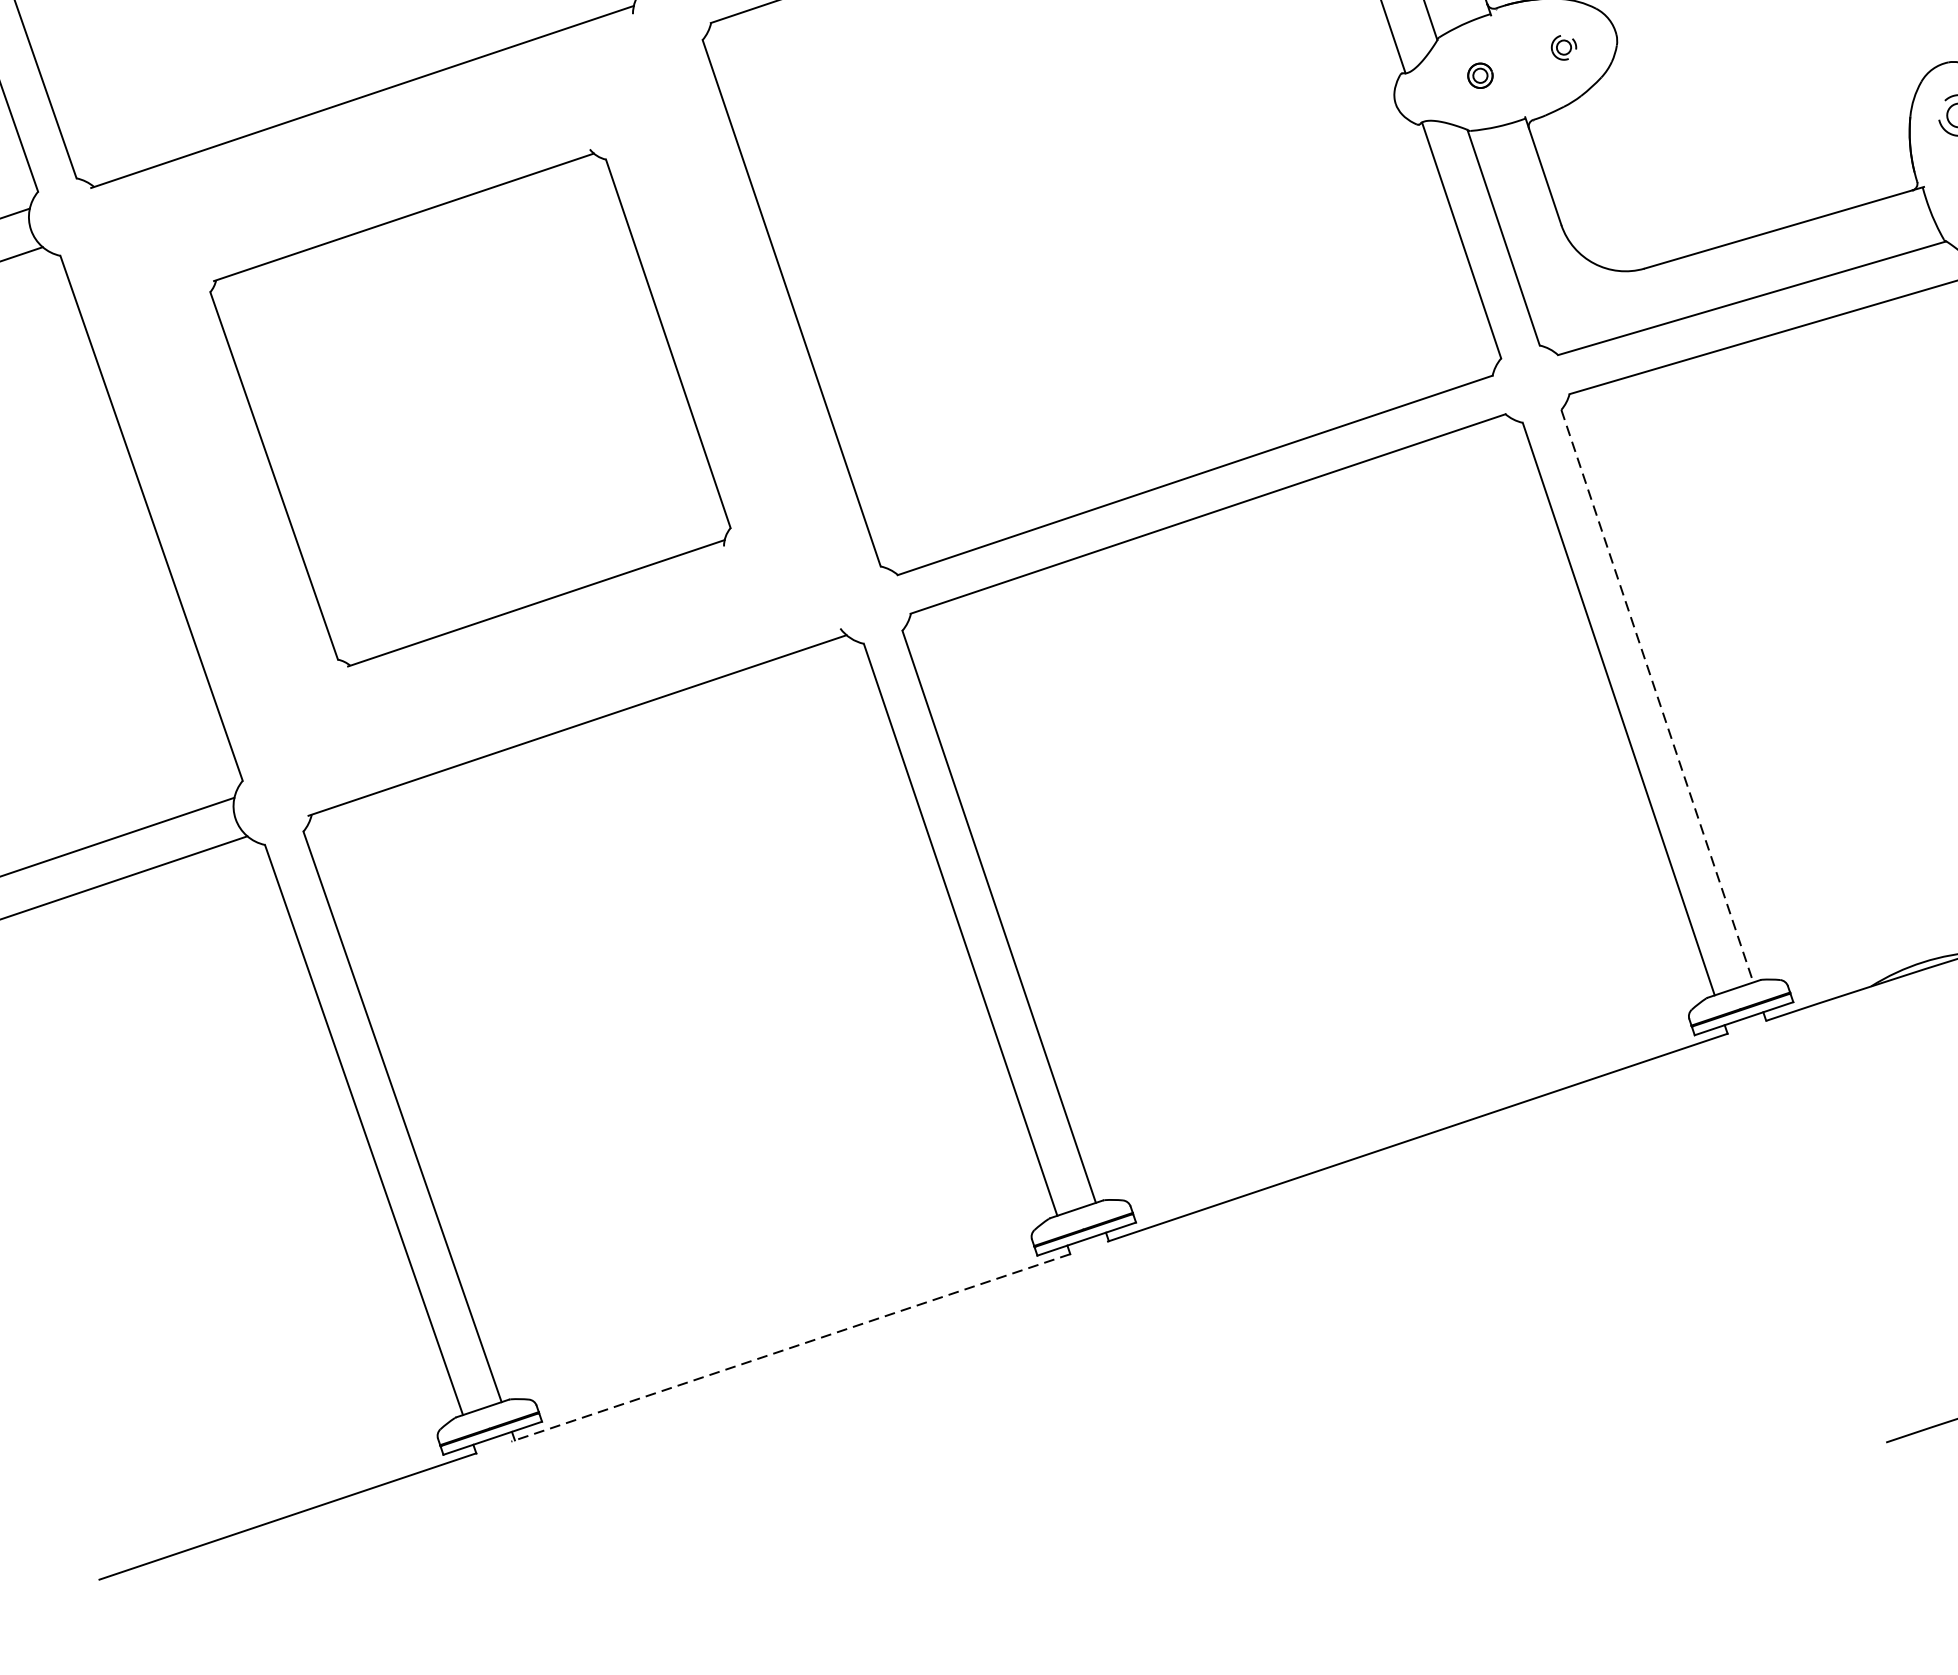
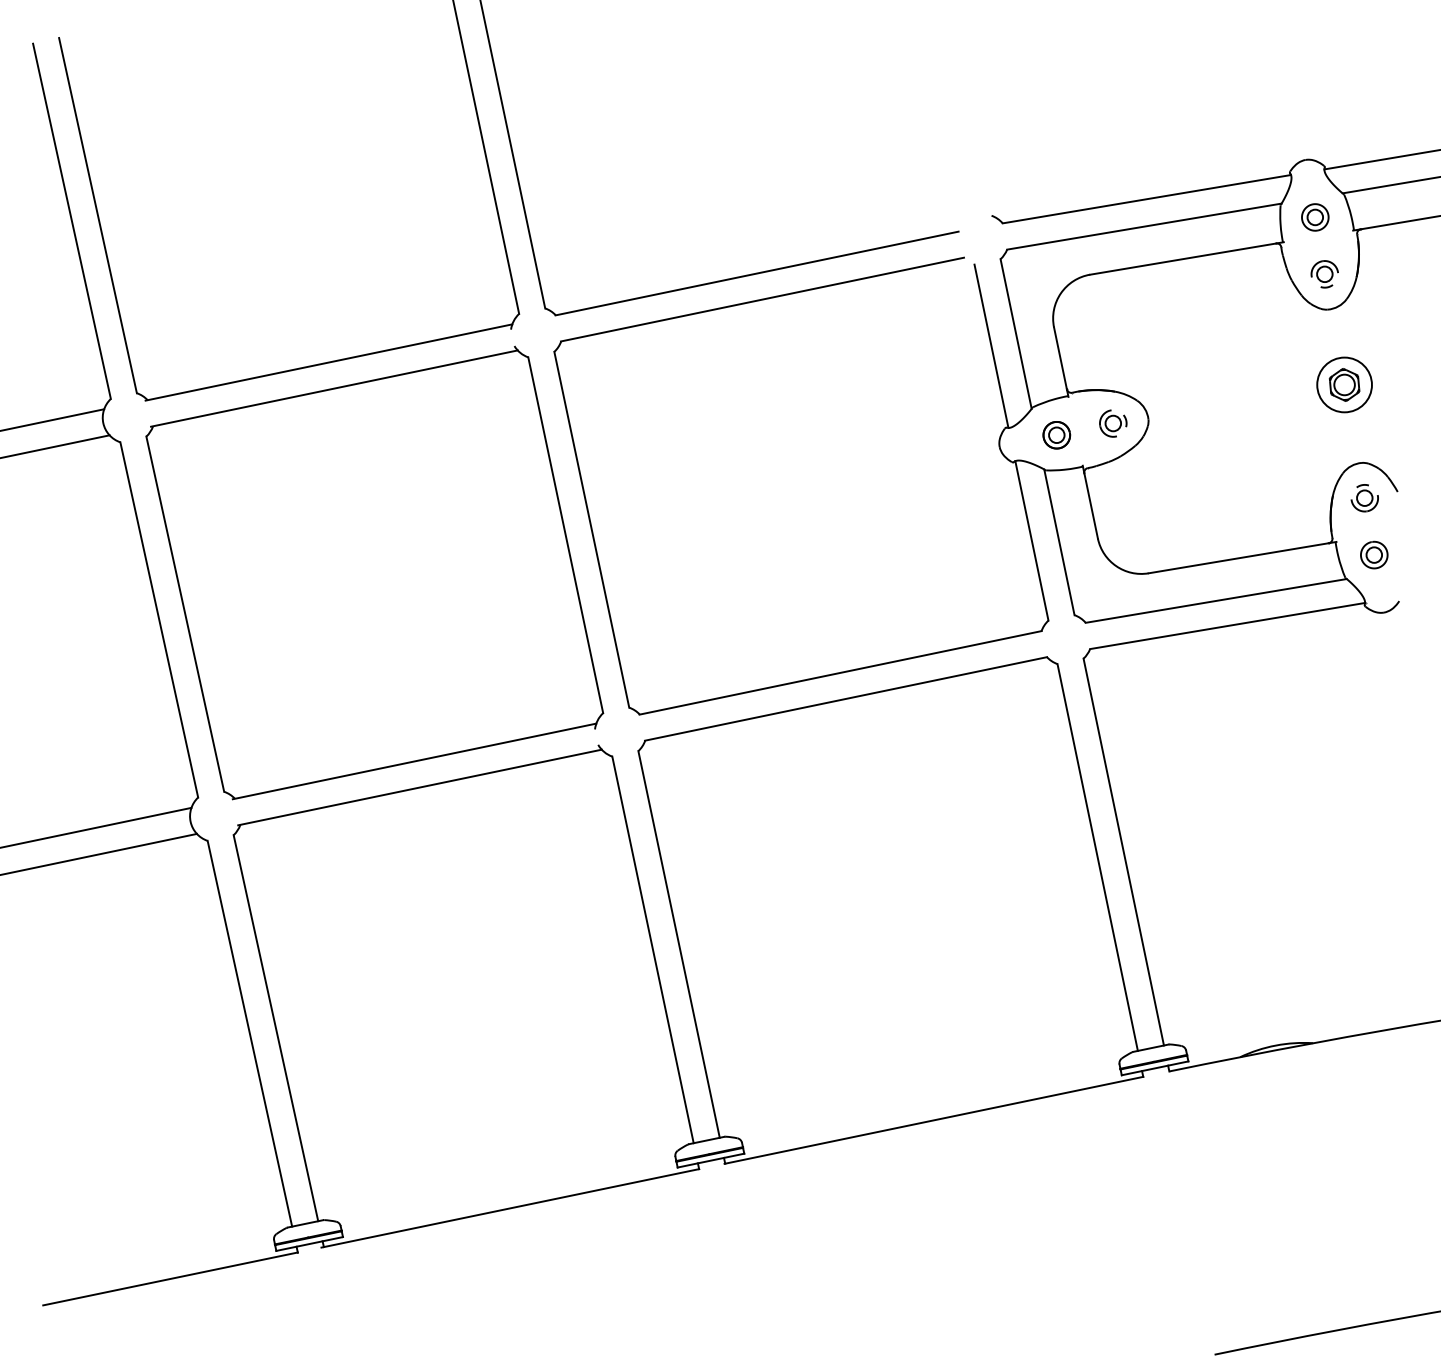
part: (1564, 47) -> (1113, 423), size x1.67
part: (1479, 76) -> (1056, 435), size x1.67
part: (469, 407) -> (374, 572), size x1.43
line: (1657, 696) -> (1123, 852), dashed -> solid
line: (791, 1348) -> (510, 1208), dashed -> solid

